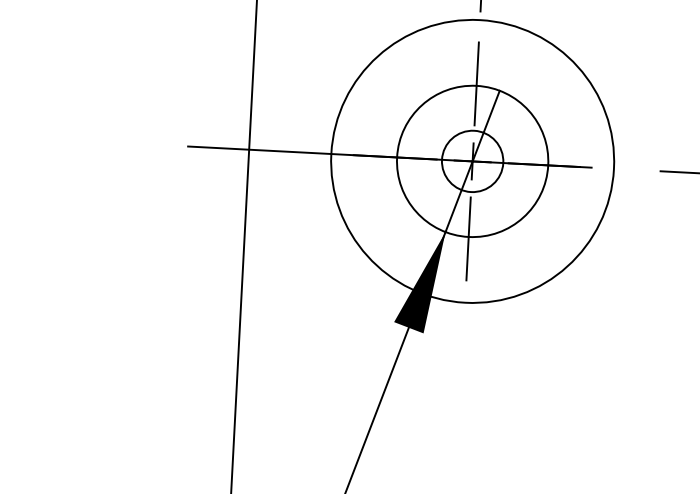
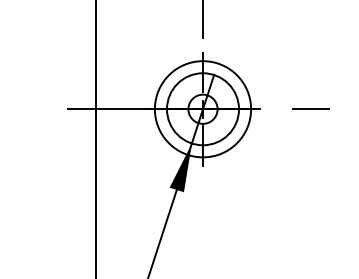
circle: (471, 161) -> (202, 109), size x0.71

